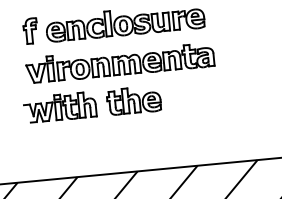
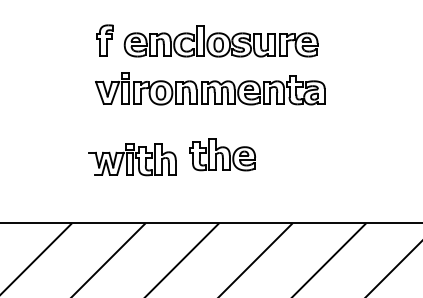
part: (133, 100) -> (222, 154), moved
part: (60, 107) -> (132, 159), moved

